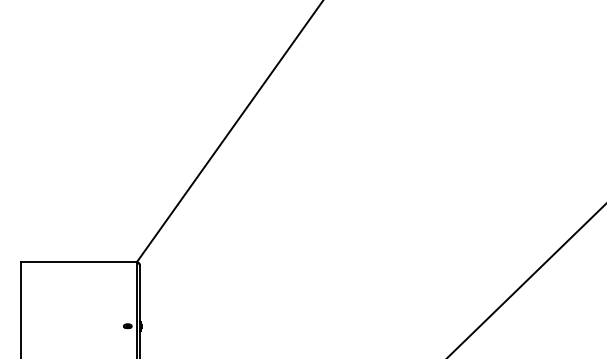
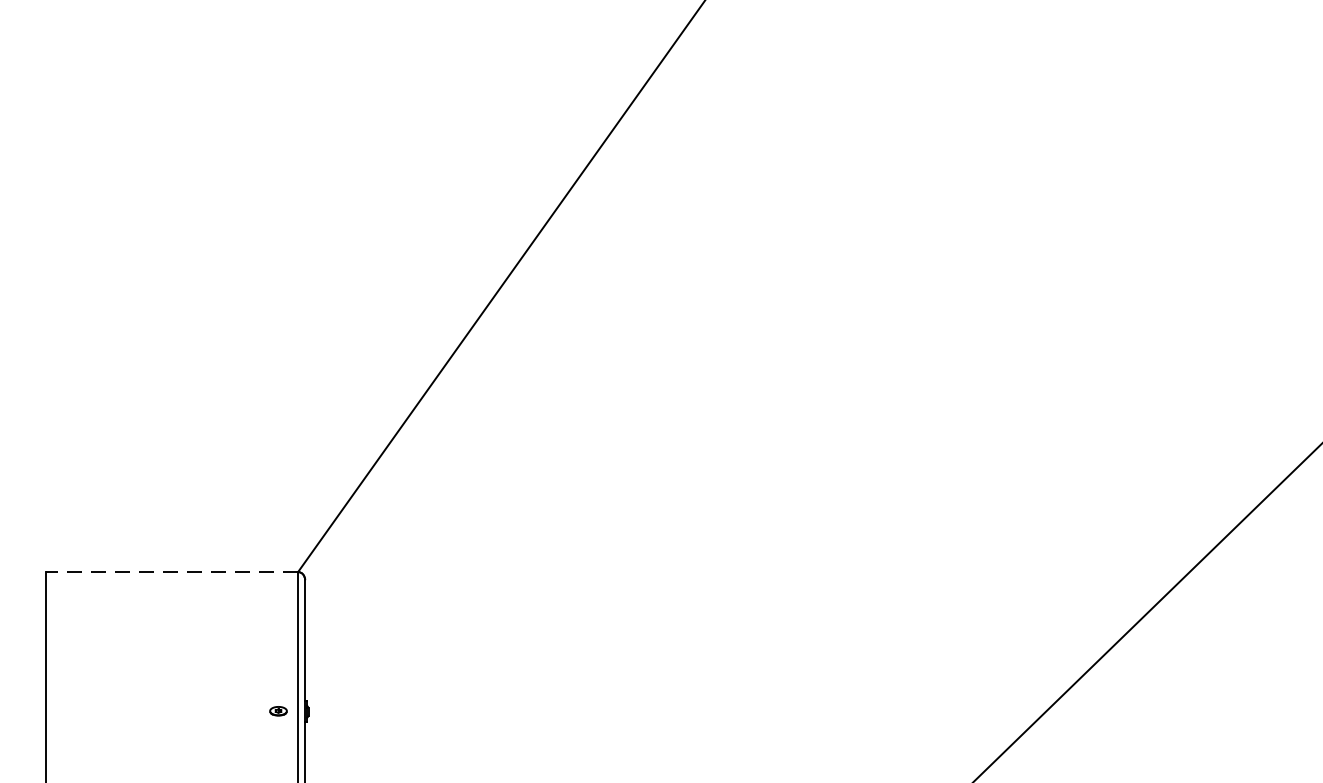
line: (78, 262) -> (171, 572), solid -> dashed

